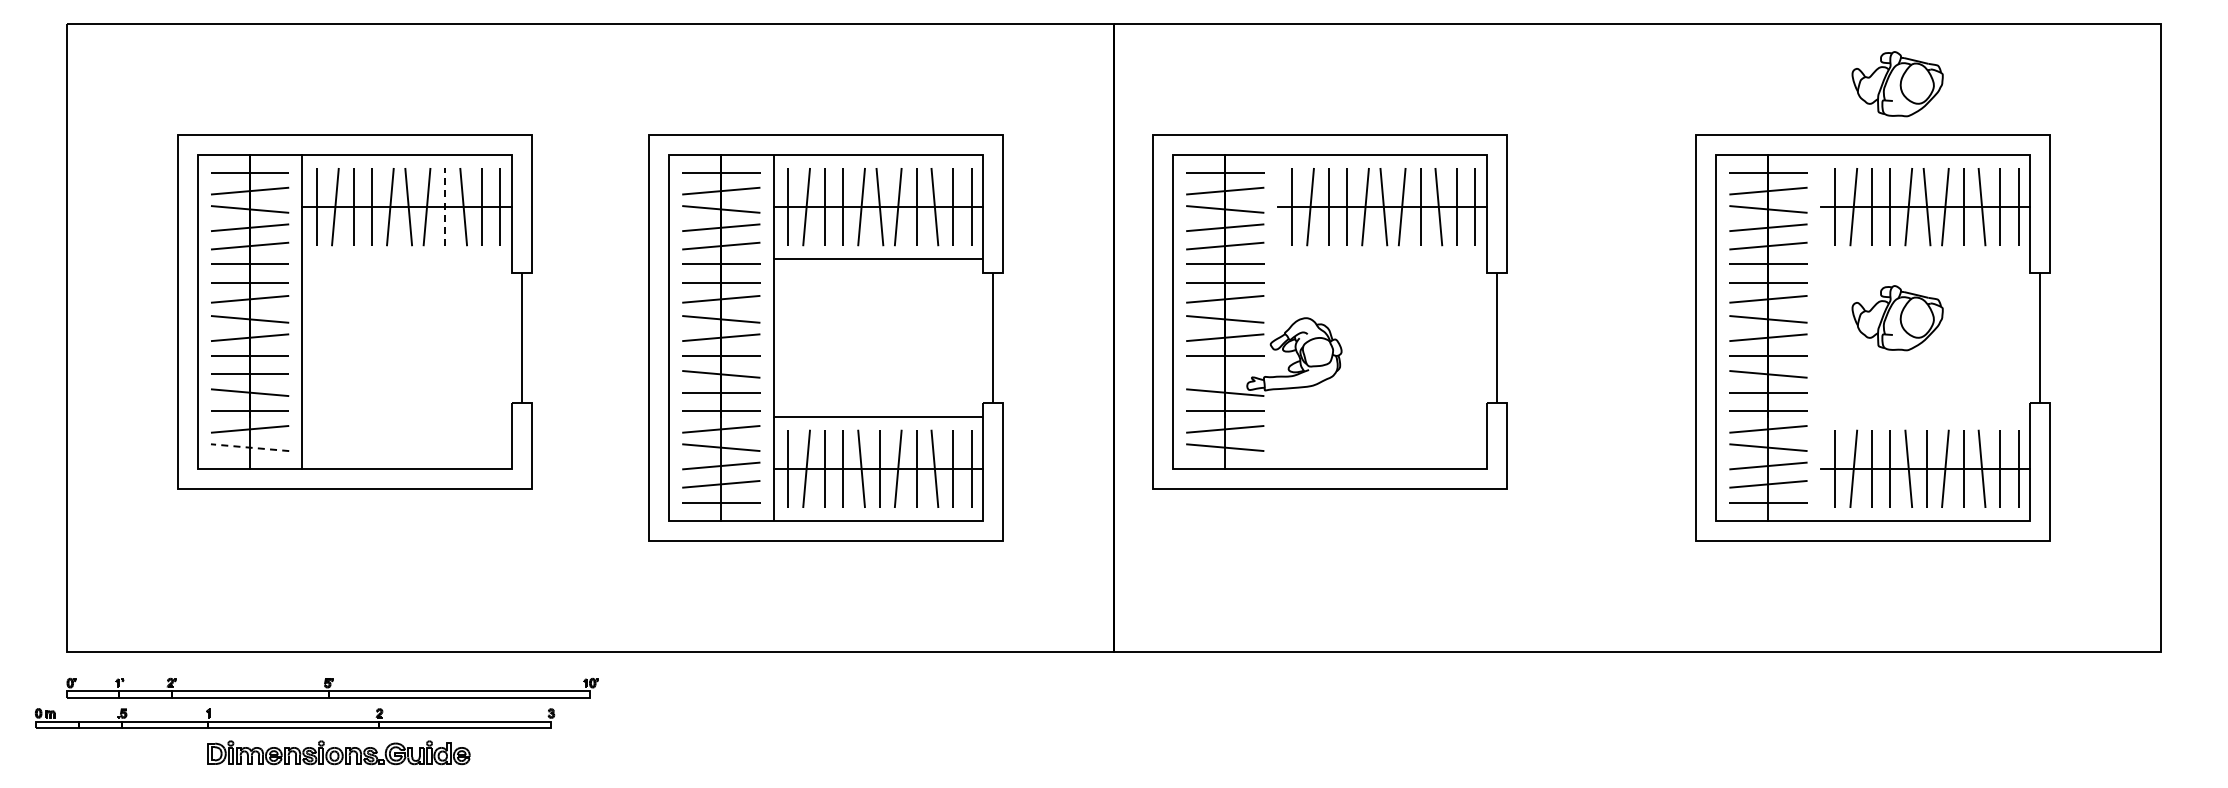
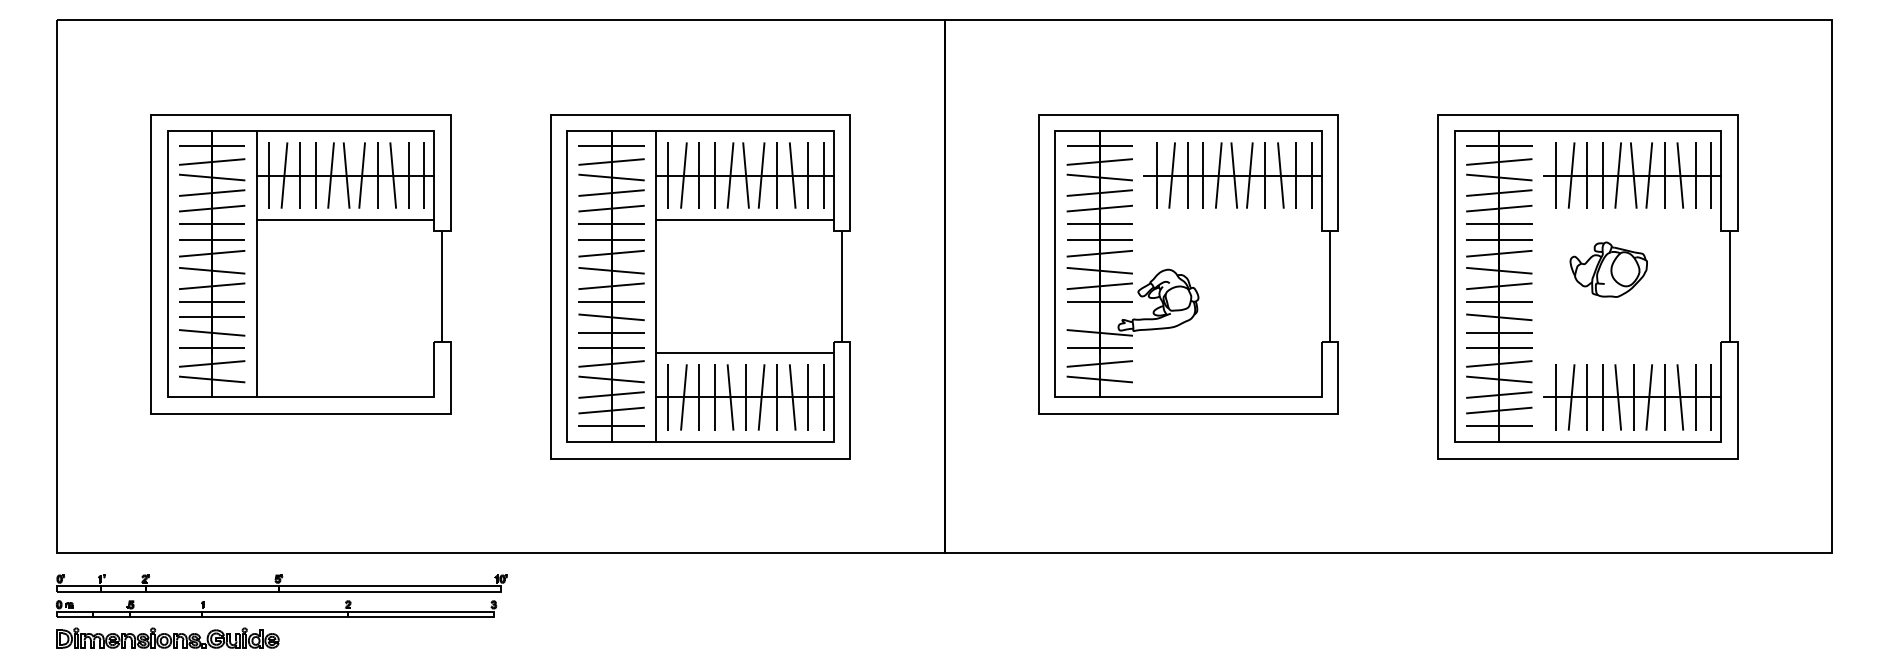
part: (1897, 84) -> (1608, 71), removed
line: (445, 206) -> (377, 175), dashed -> solid
line: (406, 259) -> (344, 219), added
part: (1329, 311) -> (1188, 264), moved
line: (249, 447) -> (211, 379), dashed -> solid
part: (295, 718) -> (276, 609), moved
part: (338, 752) -> (167, 637), moved

